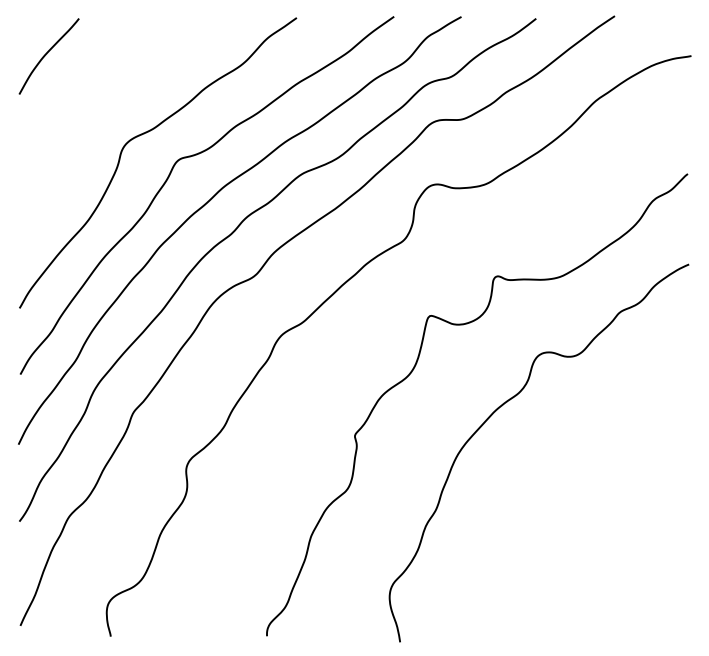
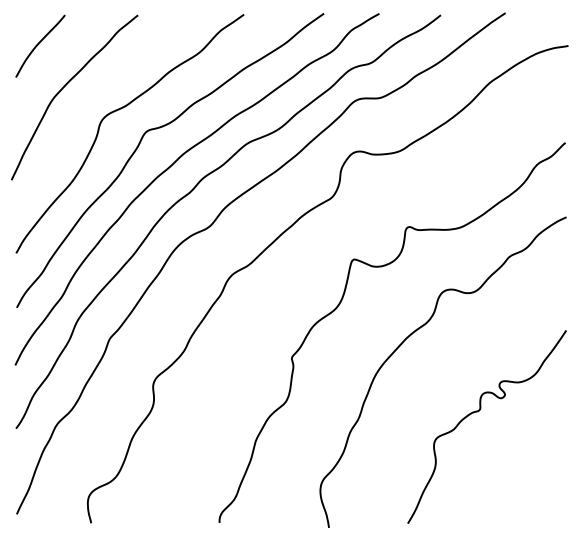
curve: (78, 106) -> (64, 87), added
curve: (583, 500) -> (479, 411), added

